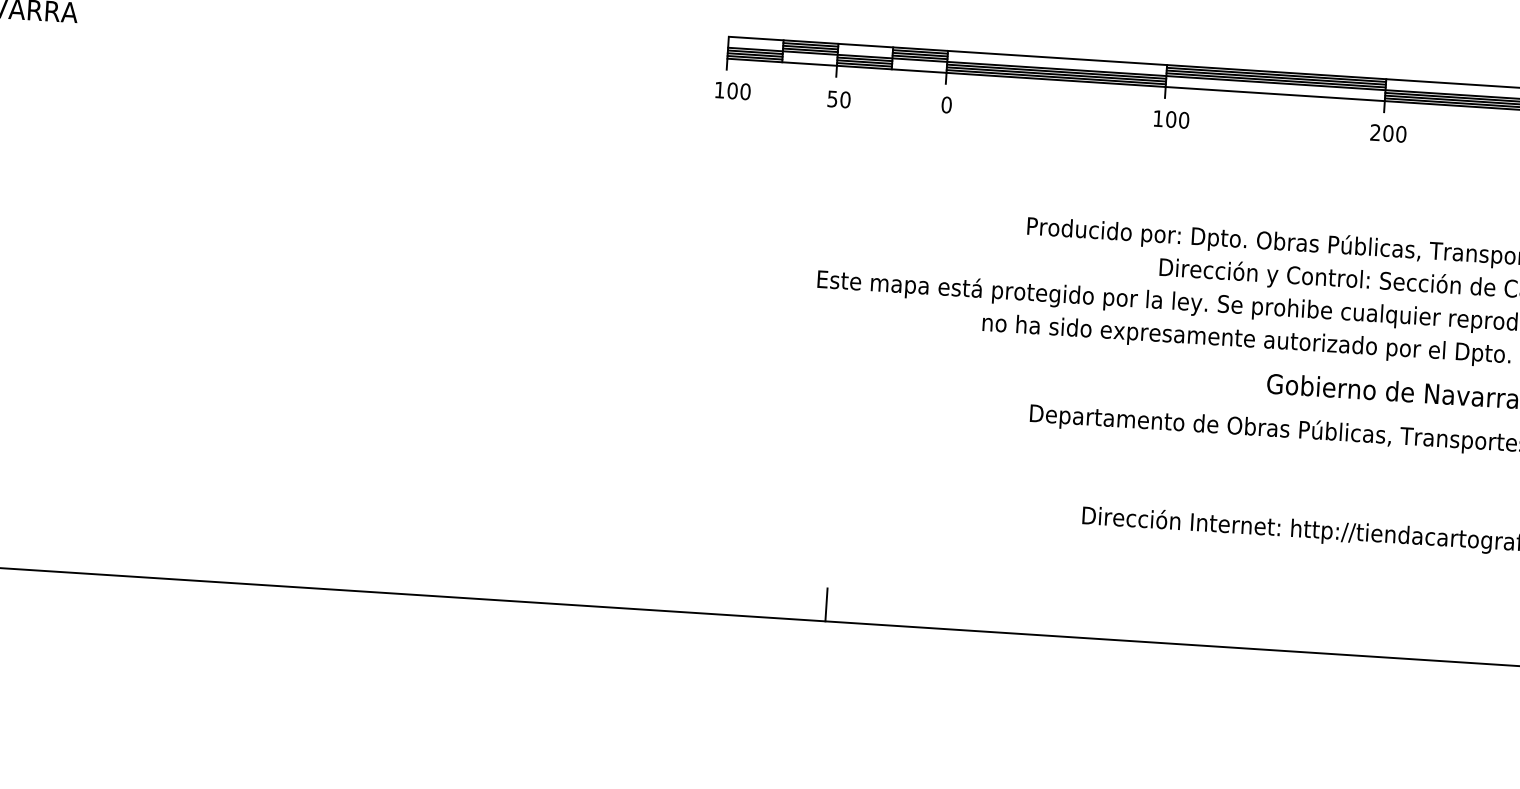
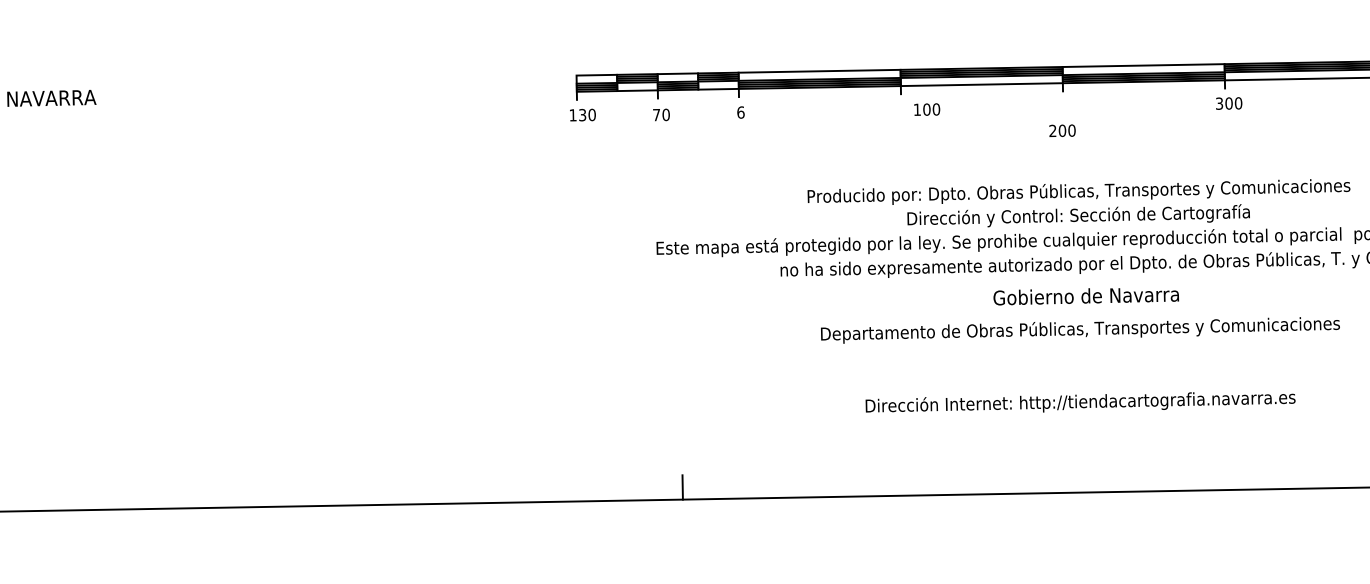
text: (732, 91) -> (582, 115), 100 -> 130
text: (832, 99) -> (656, 115), 50 -> 70
text: (946, 104) -> (740, 112), 0 -> 6
text: (1172, 119) -> (927, 109), moved
text: (1388, 133) -> (1062, 130), moved

